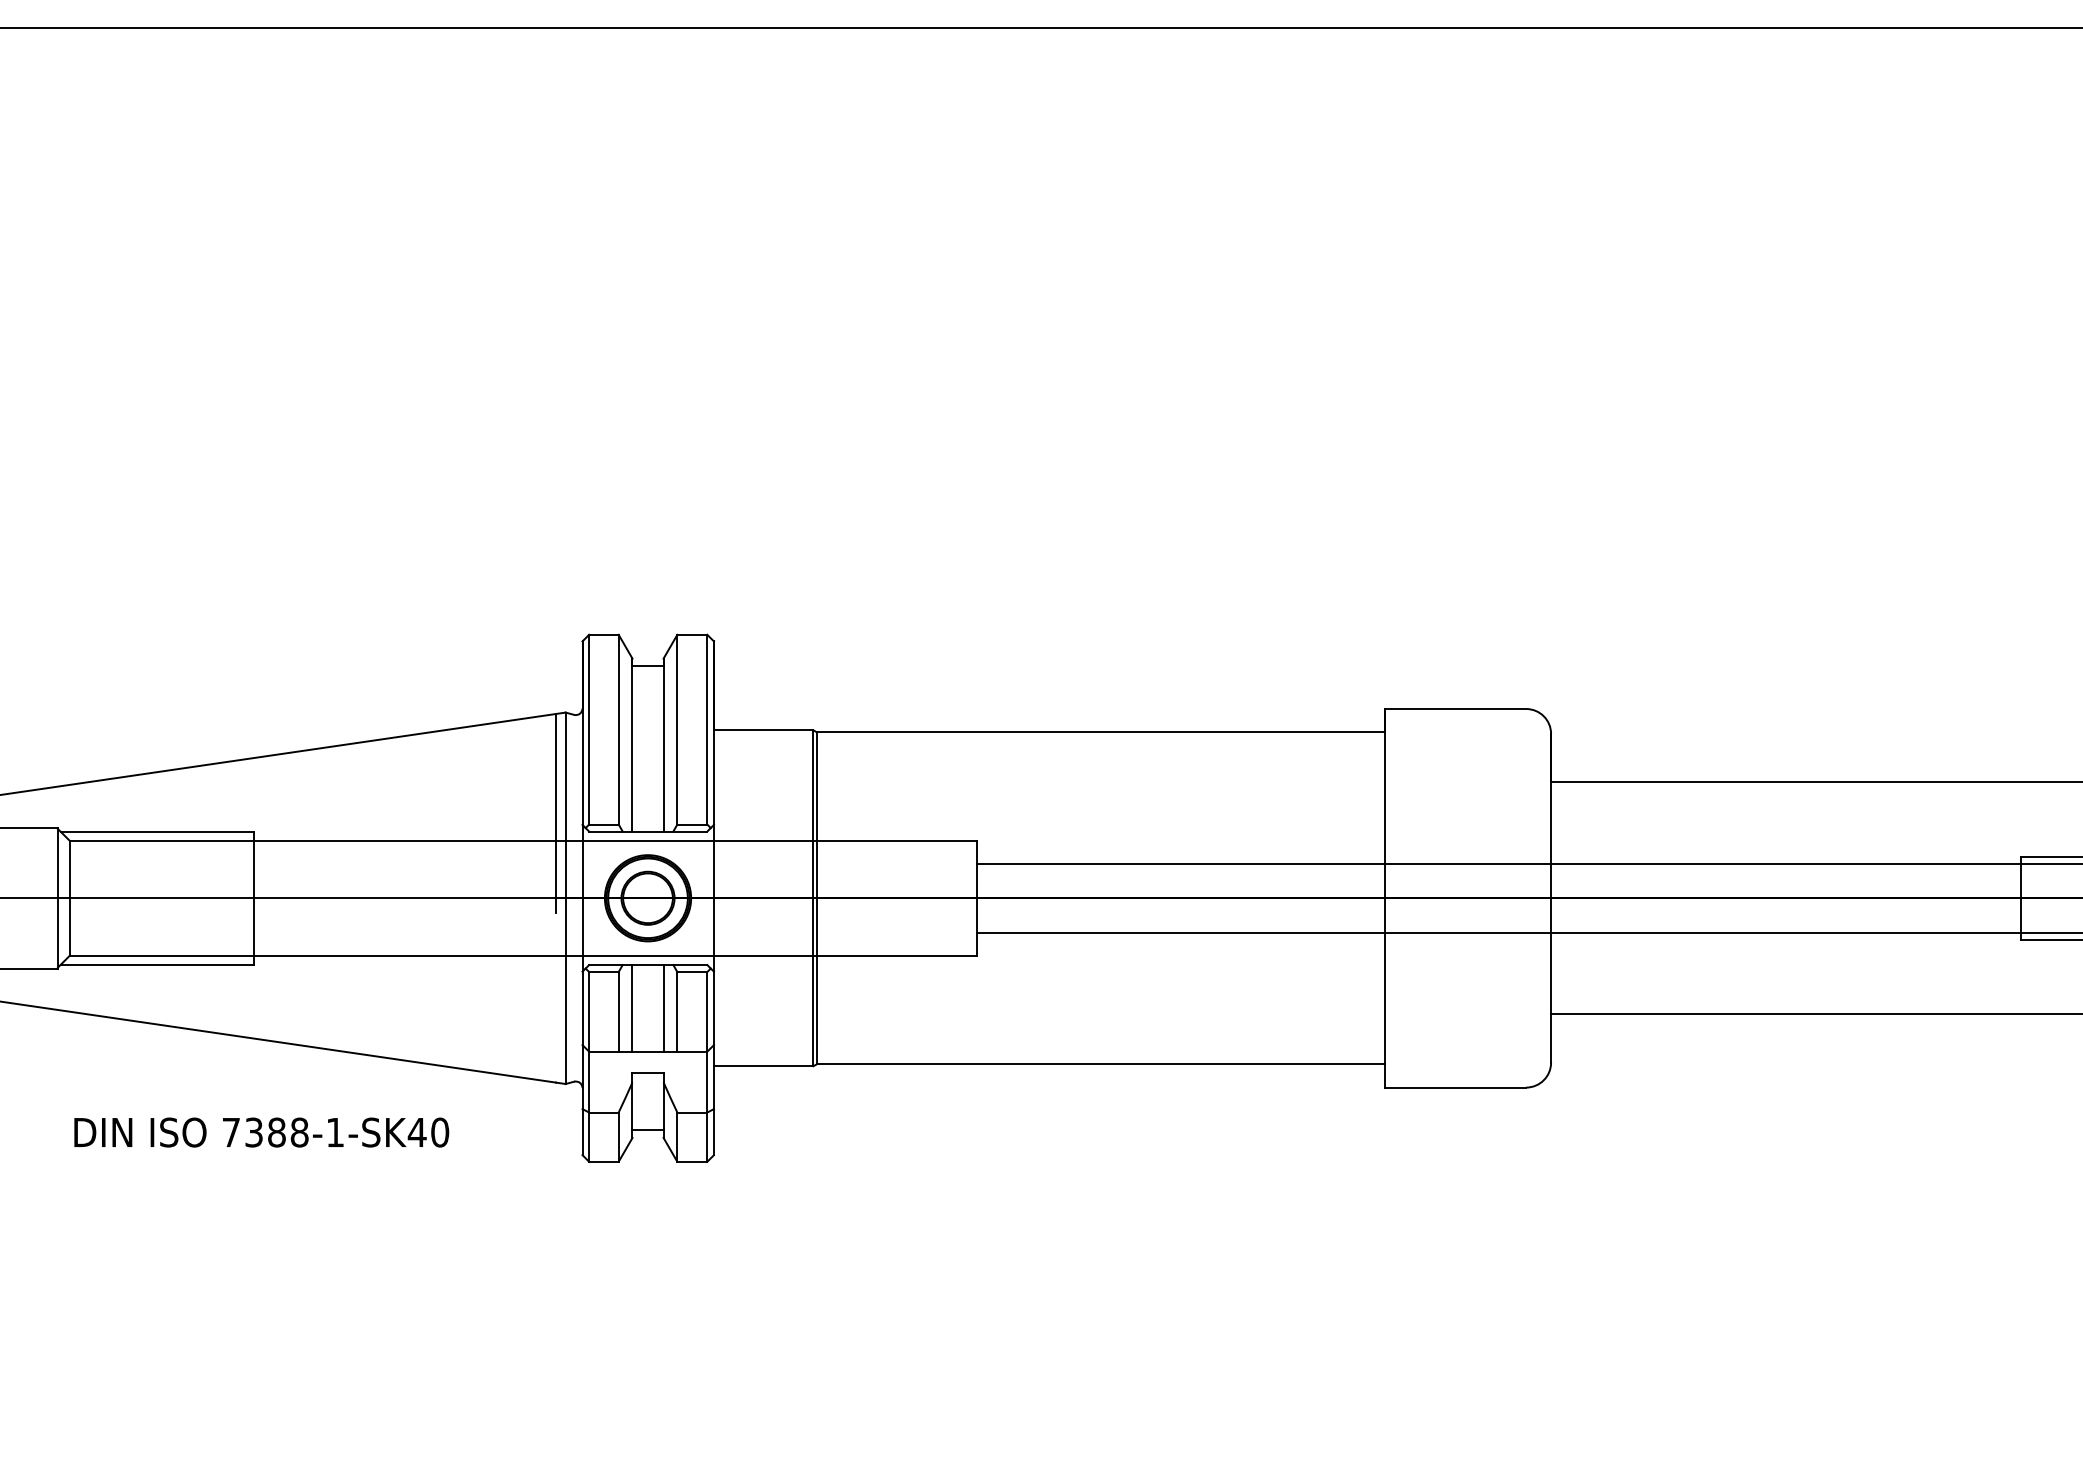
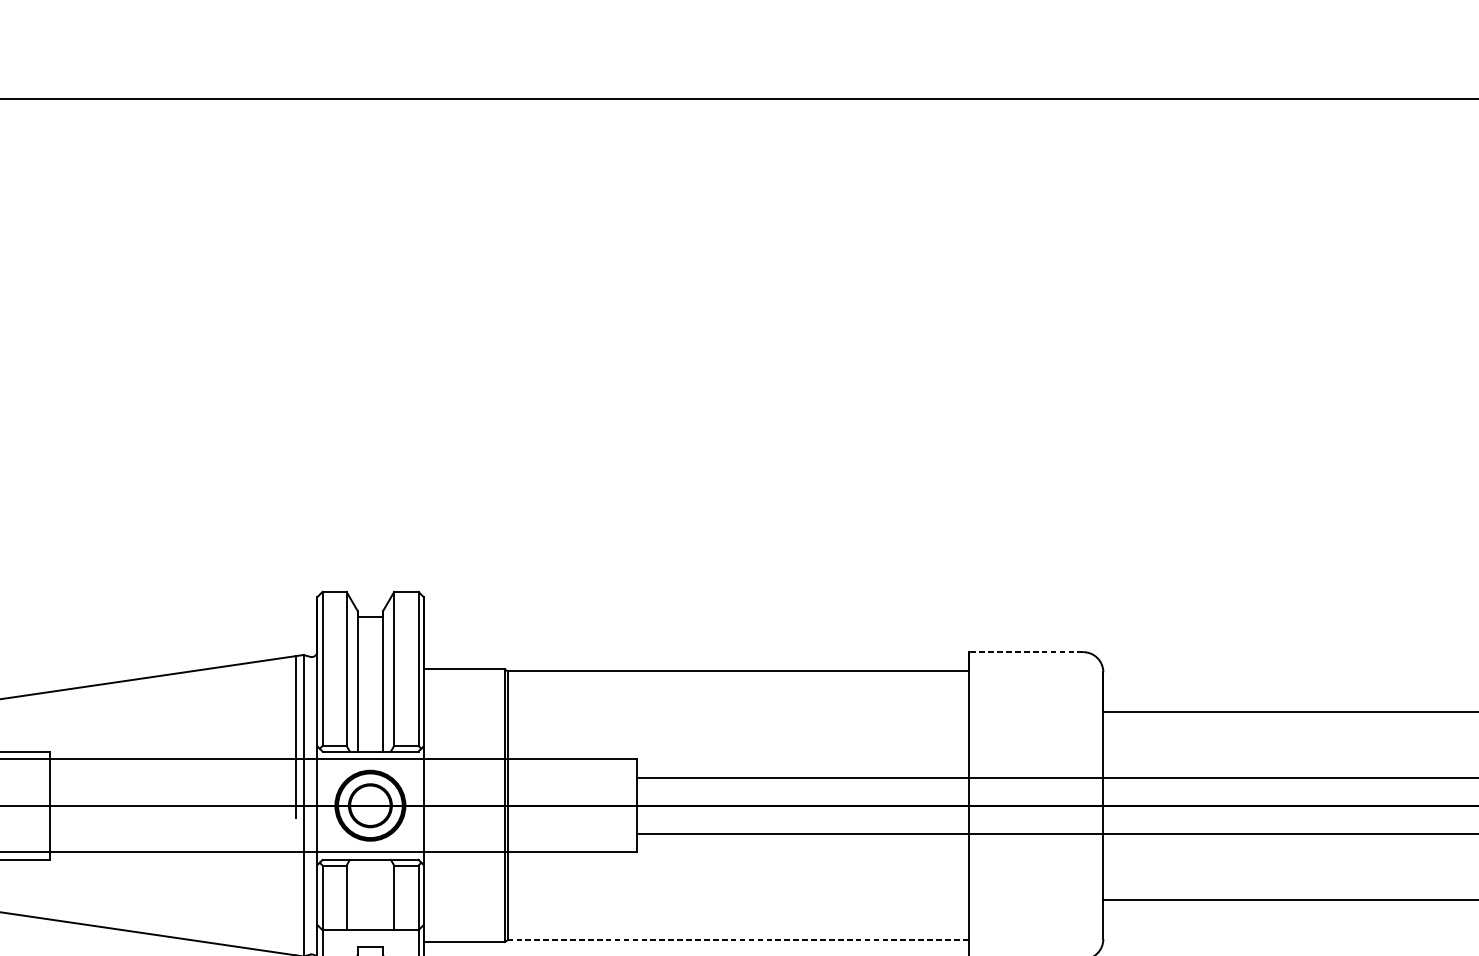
line: (1455, 709) -> (1025, 652), solid -> dashed
line: (632, 1008) -> (357, 895), removed
line: (663, 1008) -> (382, 895), removed
line: (1101, 1064) -> (738, 940), solid -> dashed

